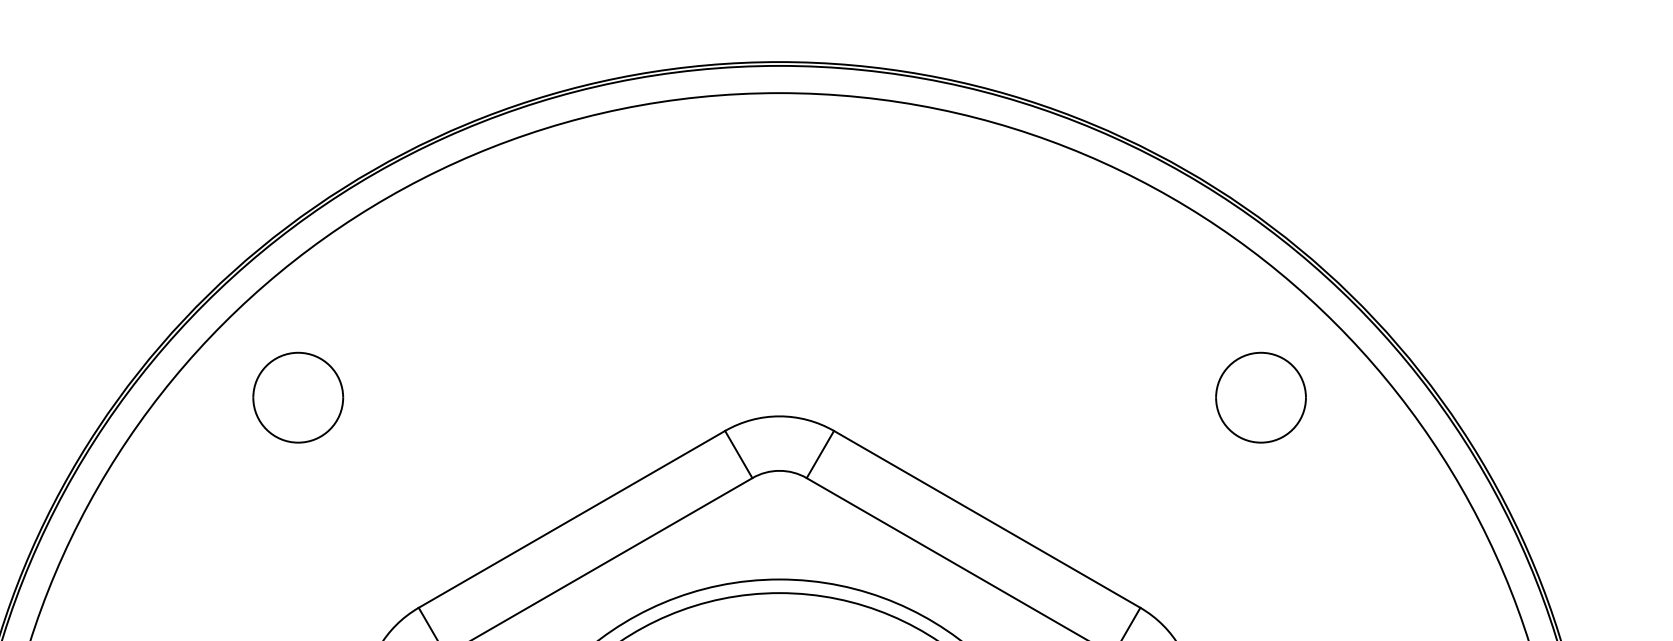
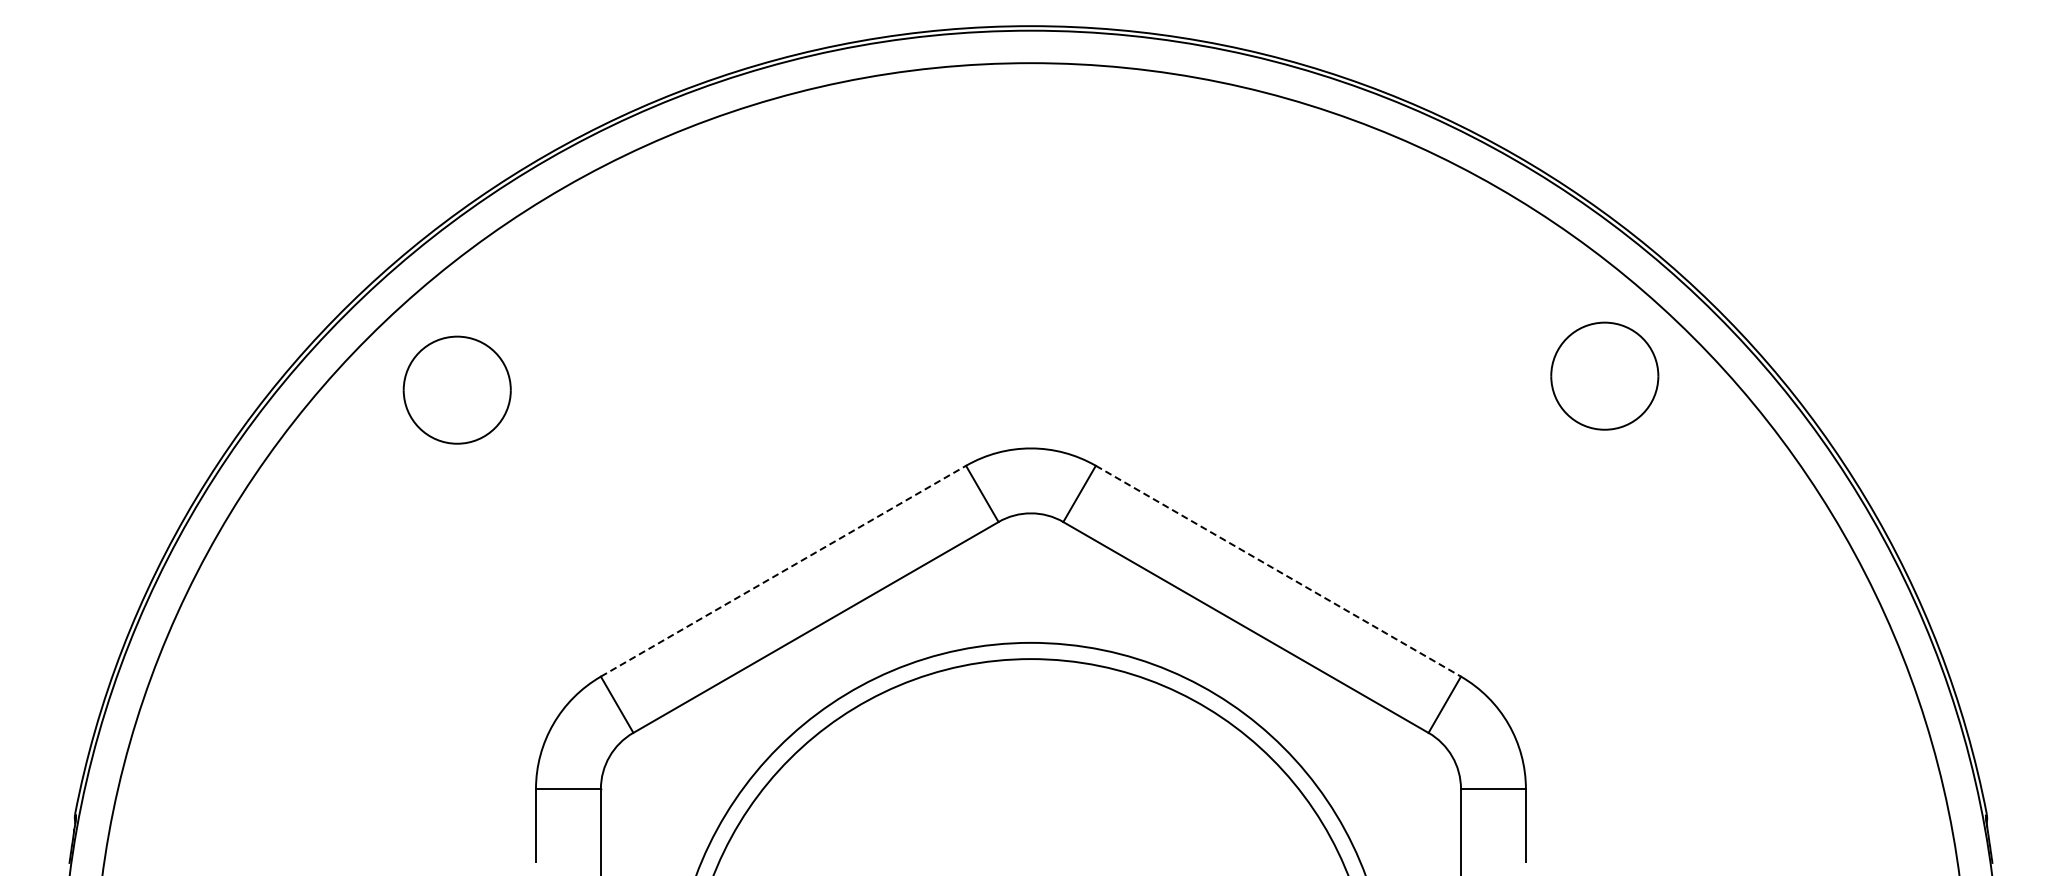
part: (297, 397) -> (456, 389), moved
part: (1260, 397) -> (1604, 375), moved
line: (571, 519) -> (783, 571), solid -> dashed
line: (987, 519) -> (1278, 571), solid -> dashed

